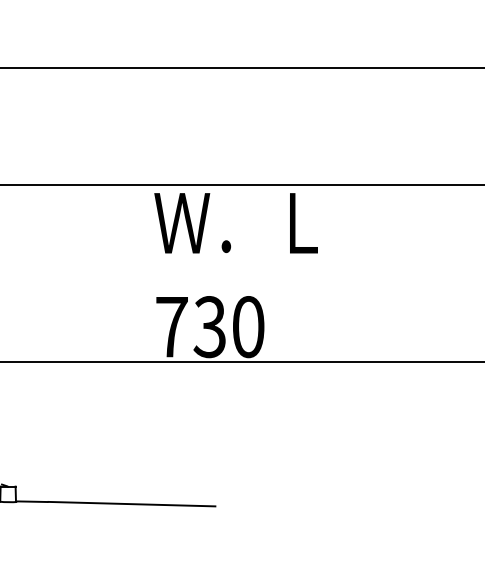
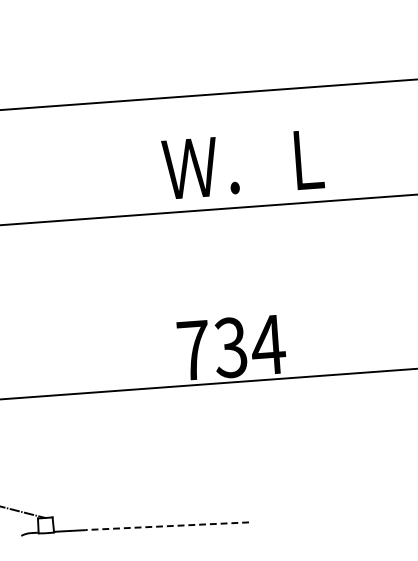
text: (235, 223) -> (242, 164), moved
text: (248, 327) -> (268, 345), 730 -> 734
line: (131, 504) -> (166, 526), solid -> dashed

